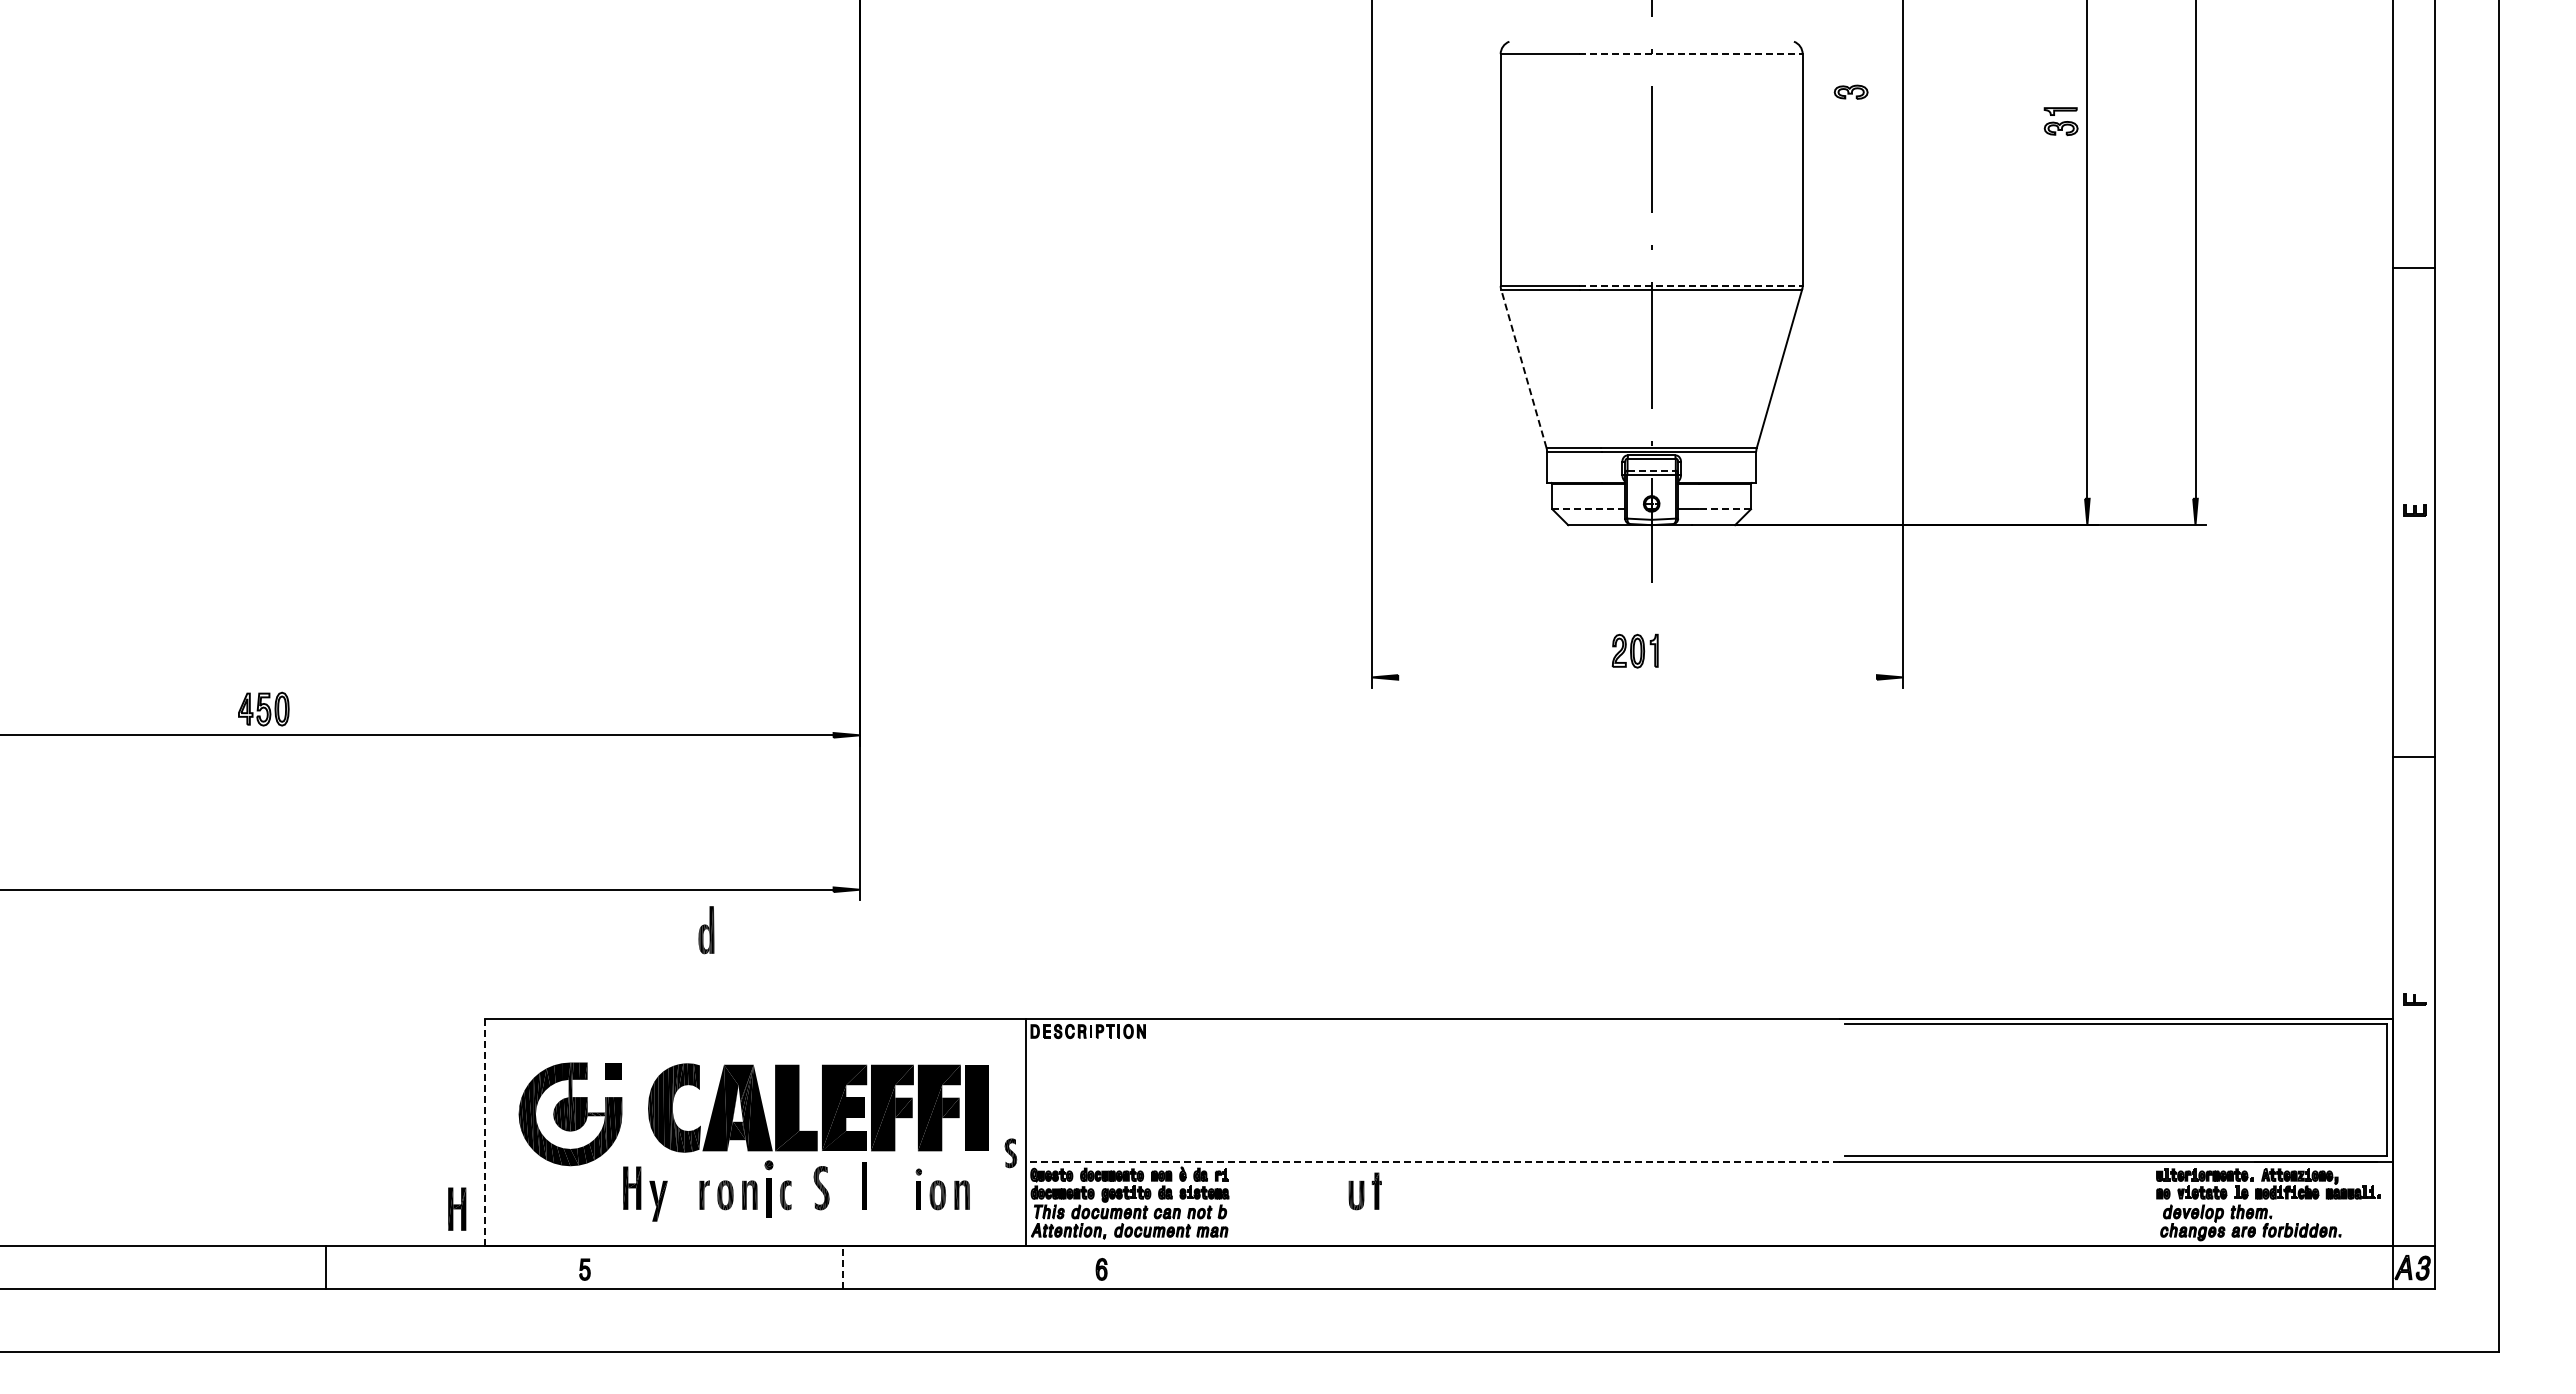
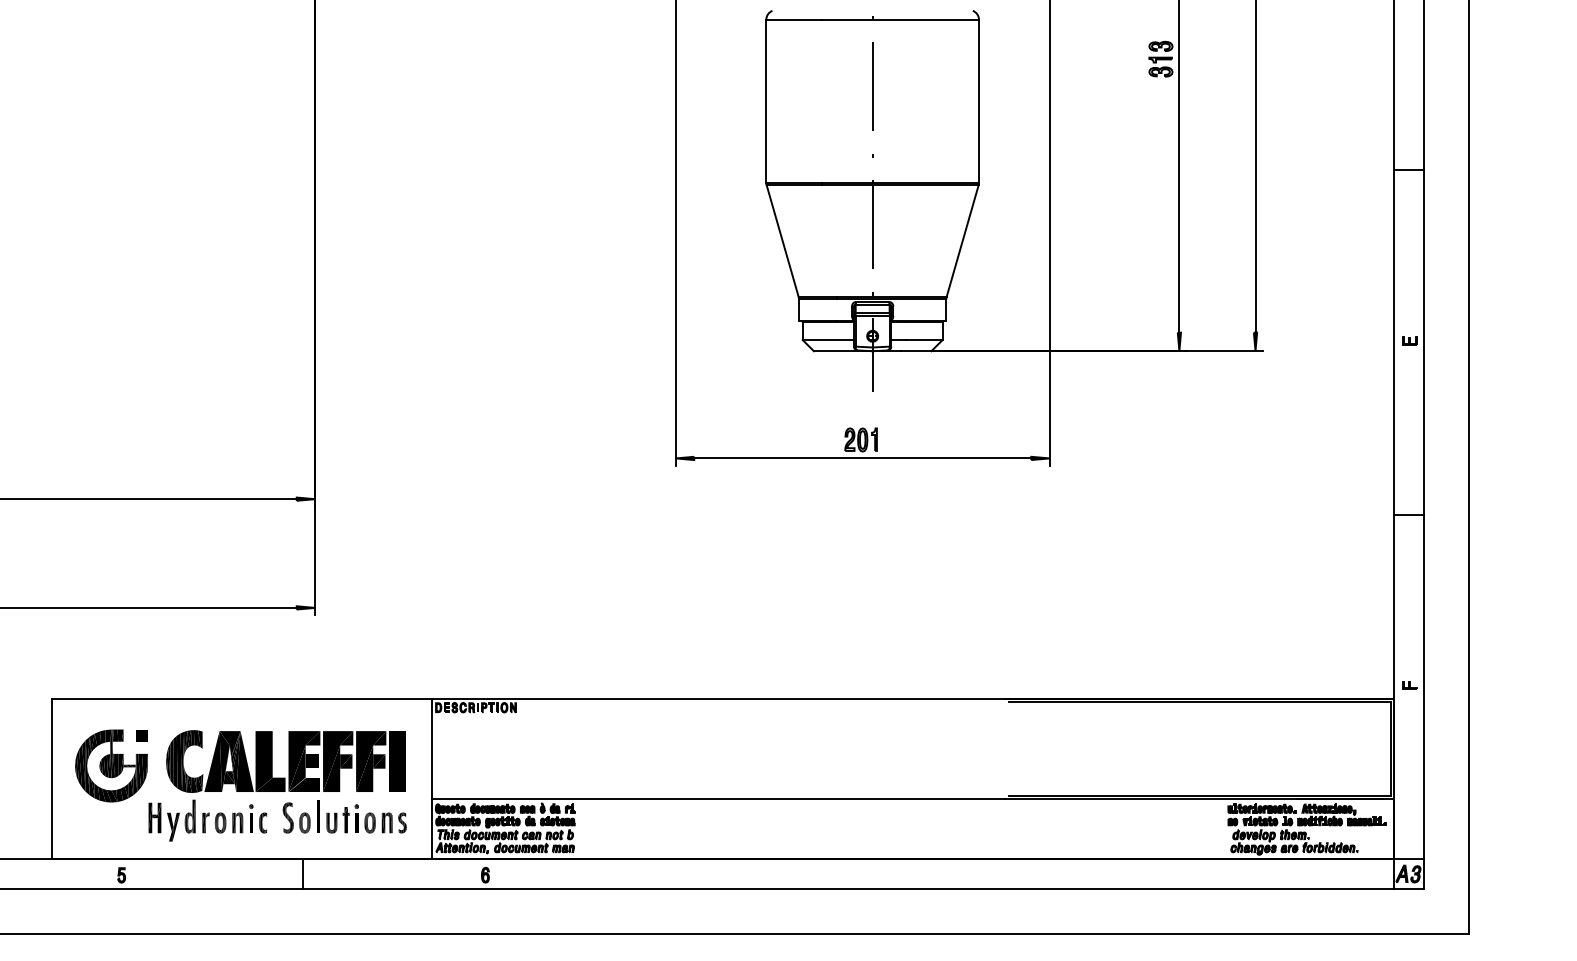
line: (1690, 54) -> (899, 19), dashed -> solid
part: (1850, 91) -> (1160, 45), moved
line: (1690, 285) -> (899, 182), dashed -> solid
line: (1523, 368) -> (782, 240), dashed -> solid
line: (1652, 470) -> (873, 312), dashed -> solid
line: (1588, 509) -> (828, 340), dashed -> solid
line: (1725, 509) -> (924, 340), dashed -> solid
line: (1637, 677) -> (862, 458), added
part: (706, 930) -> (190, 816), moved
line: (485, 1132) -> (51, 778), dashed -> solid
part: (1010, 1153) -> (402, 823), moved
line: (1432, 1161) -> (718, 799), dashed -> solid
part: (769, 1188) -> (251, 818), size x0.71
part: (1364, 1191) -> (337, 820), moved
part: (845, 1195) -> (305, 823), added
part: (457, 1208) -> (31, 832), removed
line: (842, 1267) -> (303, 873), dashed -> solid

